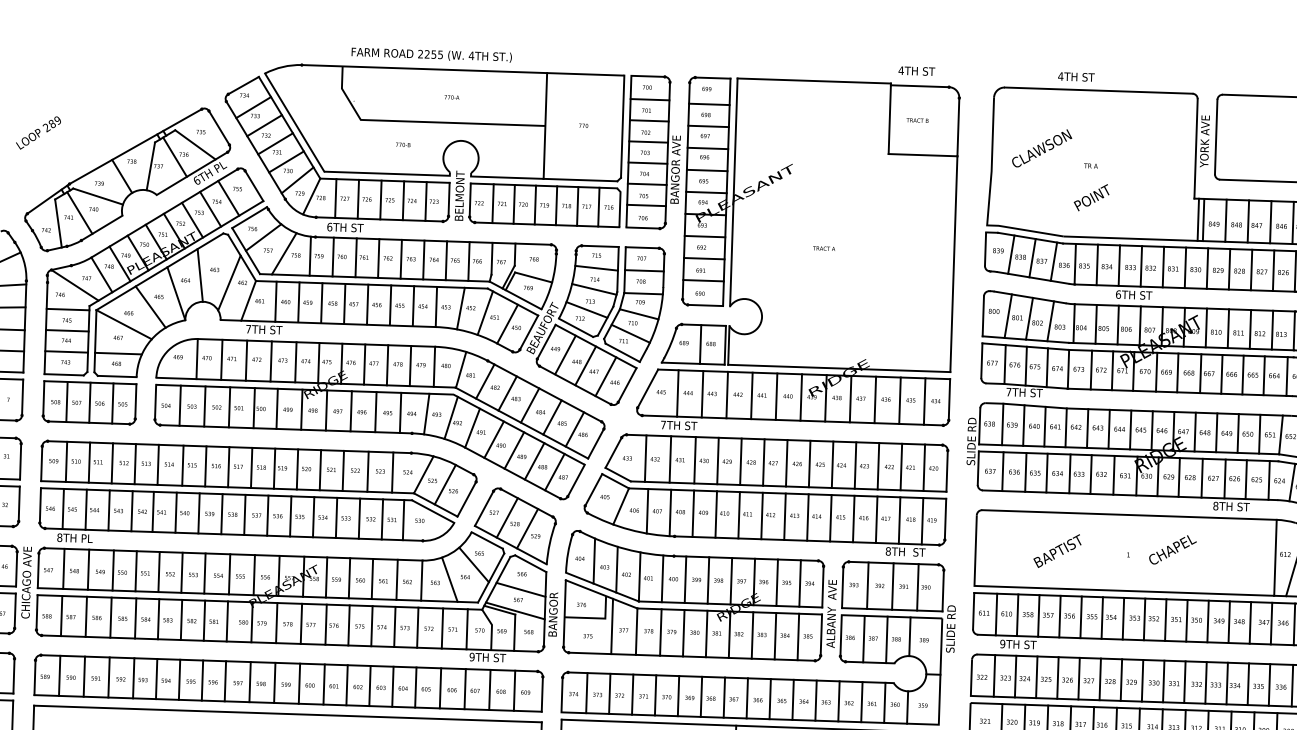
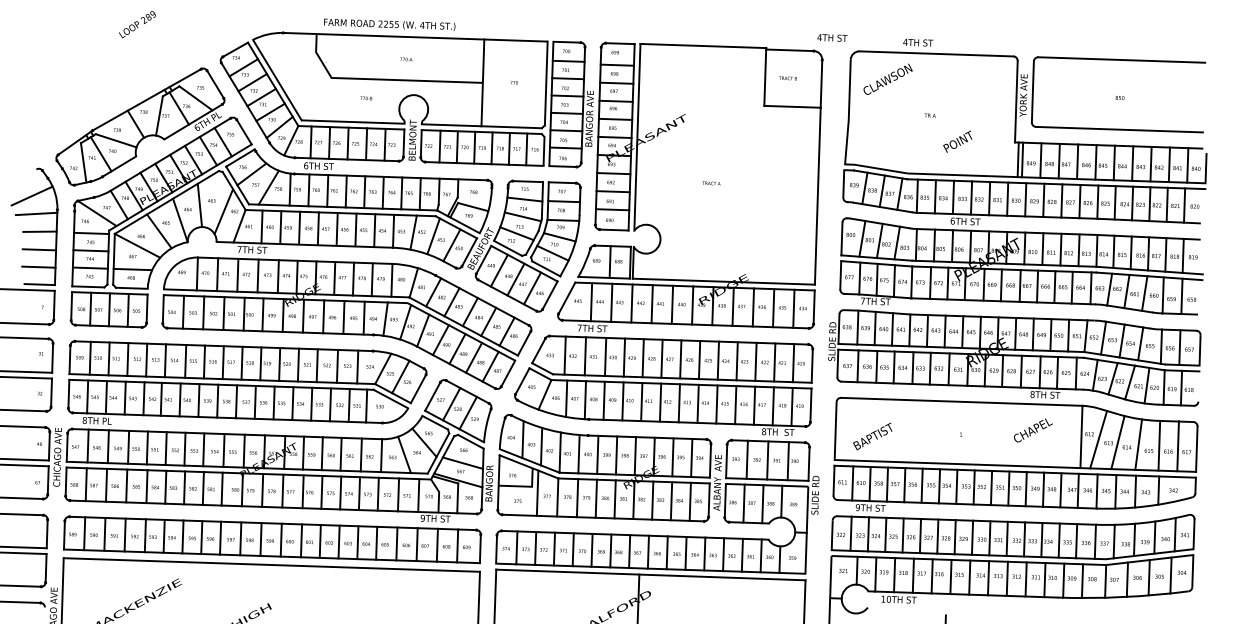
text: (916, 70) -> (832, 37), moved
text: (38, 132) -> (137, 24), moved
text: (1041, 147) -> (887, 78), moved
text: (1091, 197) -> (957, 141), moved
text: (1173, 549) -> (1033, 430), moved
text: (1057, 551) -> (872, 436), moved

